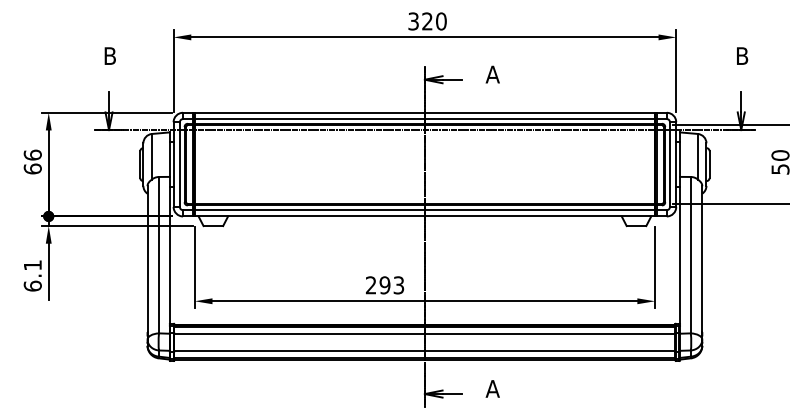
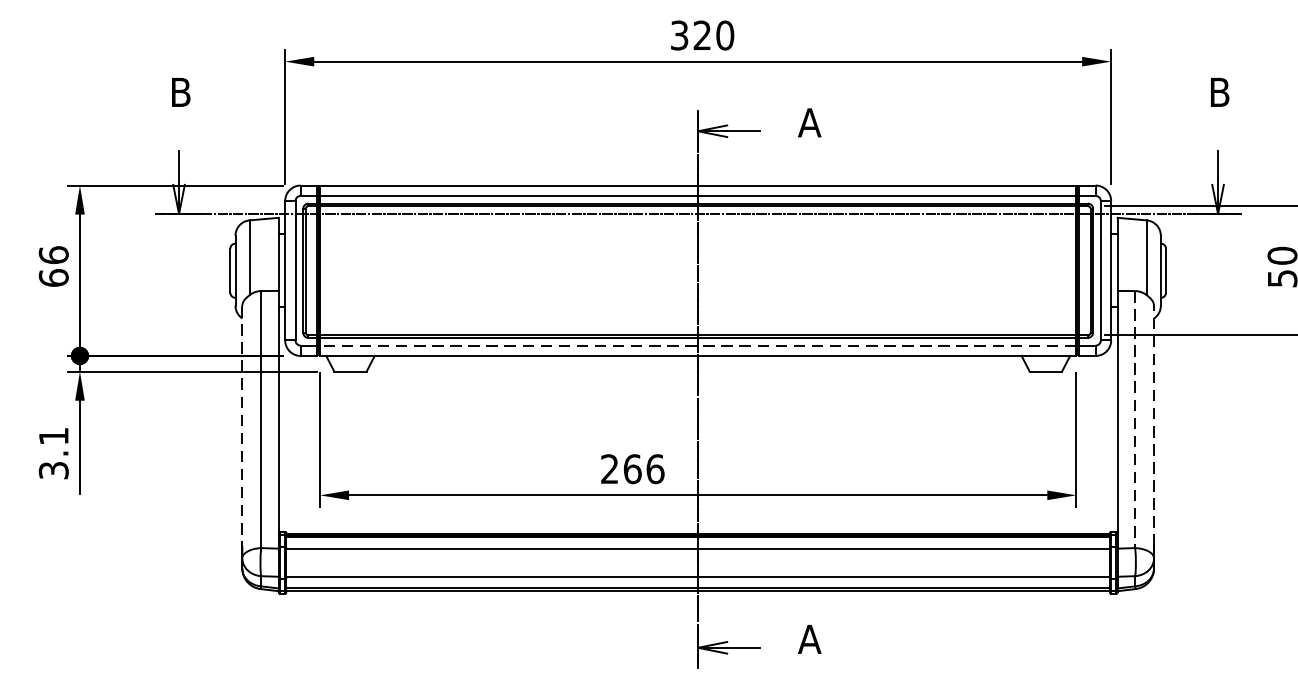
line: (424, 210) -> (697, 346), solid -> dashed
line: (690, 255) -> (1134, 420), solid -> dashed
line: (147, 259) -> (242, 426), solid -> dashed
line: (702, 259) -> (1154, 426), solid -> dashed
text: (32, 285) -> (53, 469), 6.1 -> 3.1
text: (391, 285) -> (643, 469), 293 -> 266

